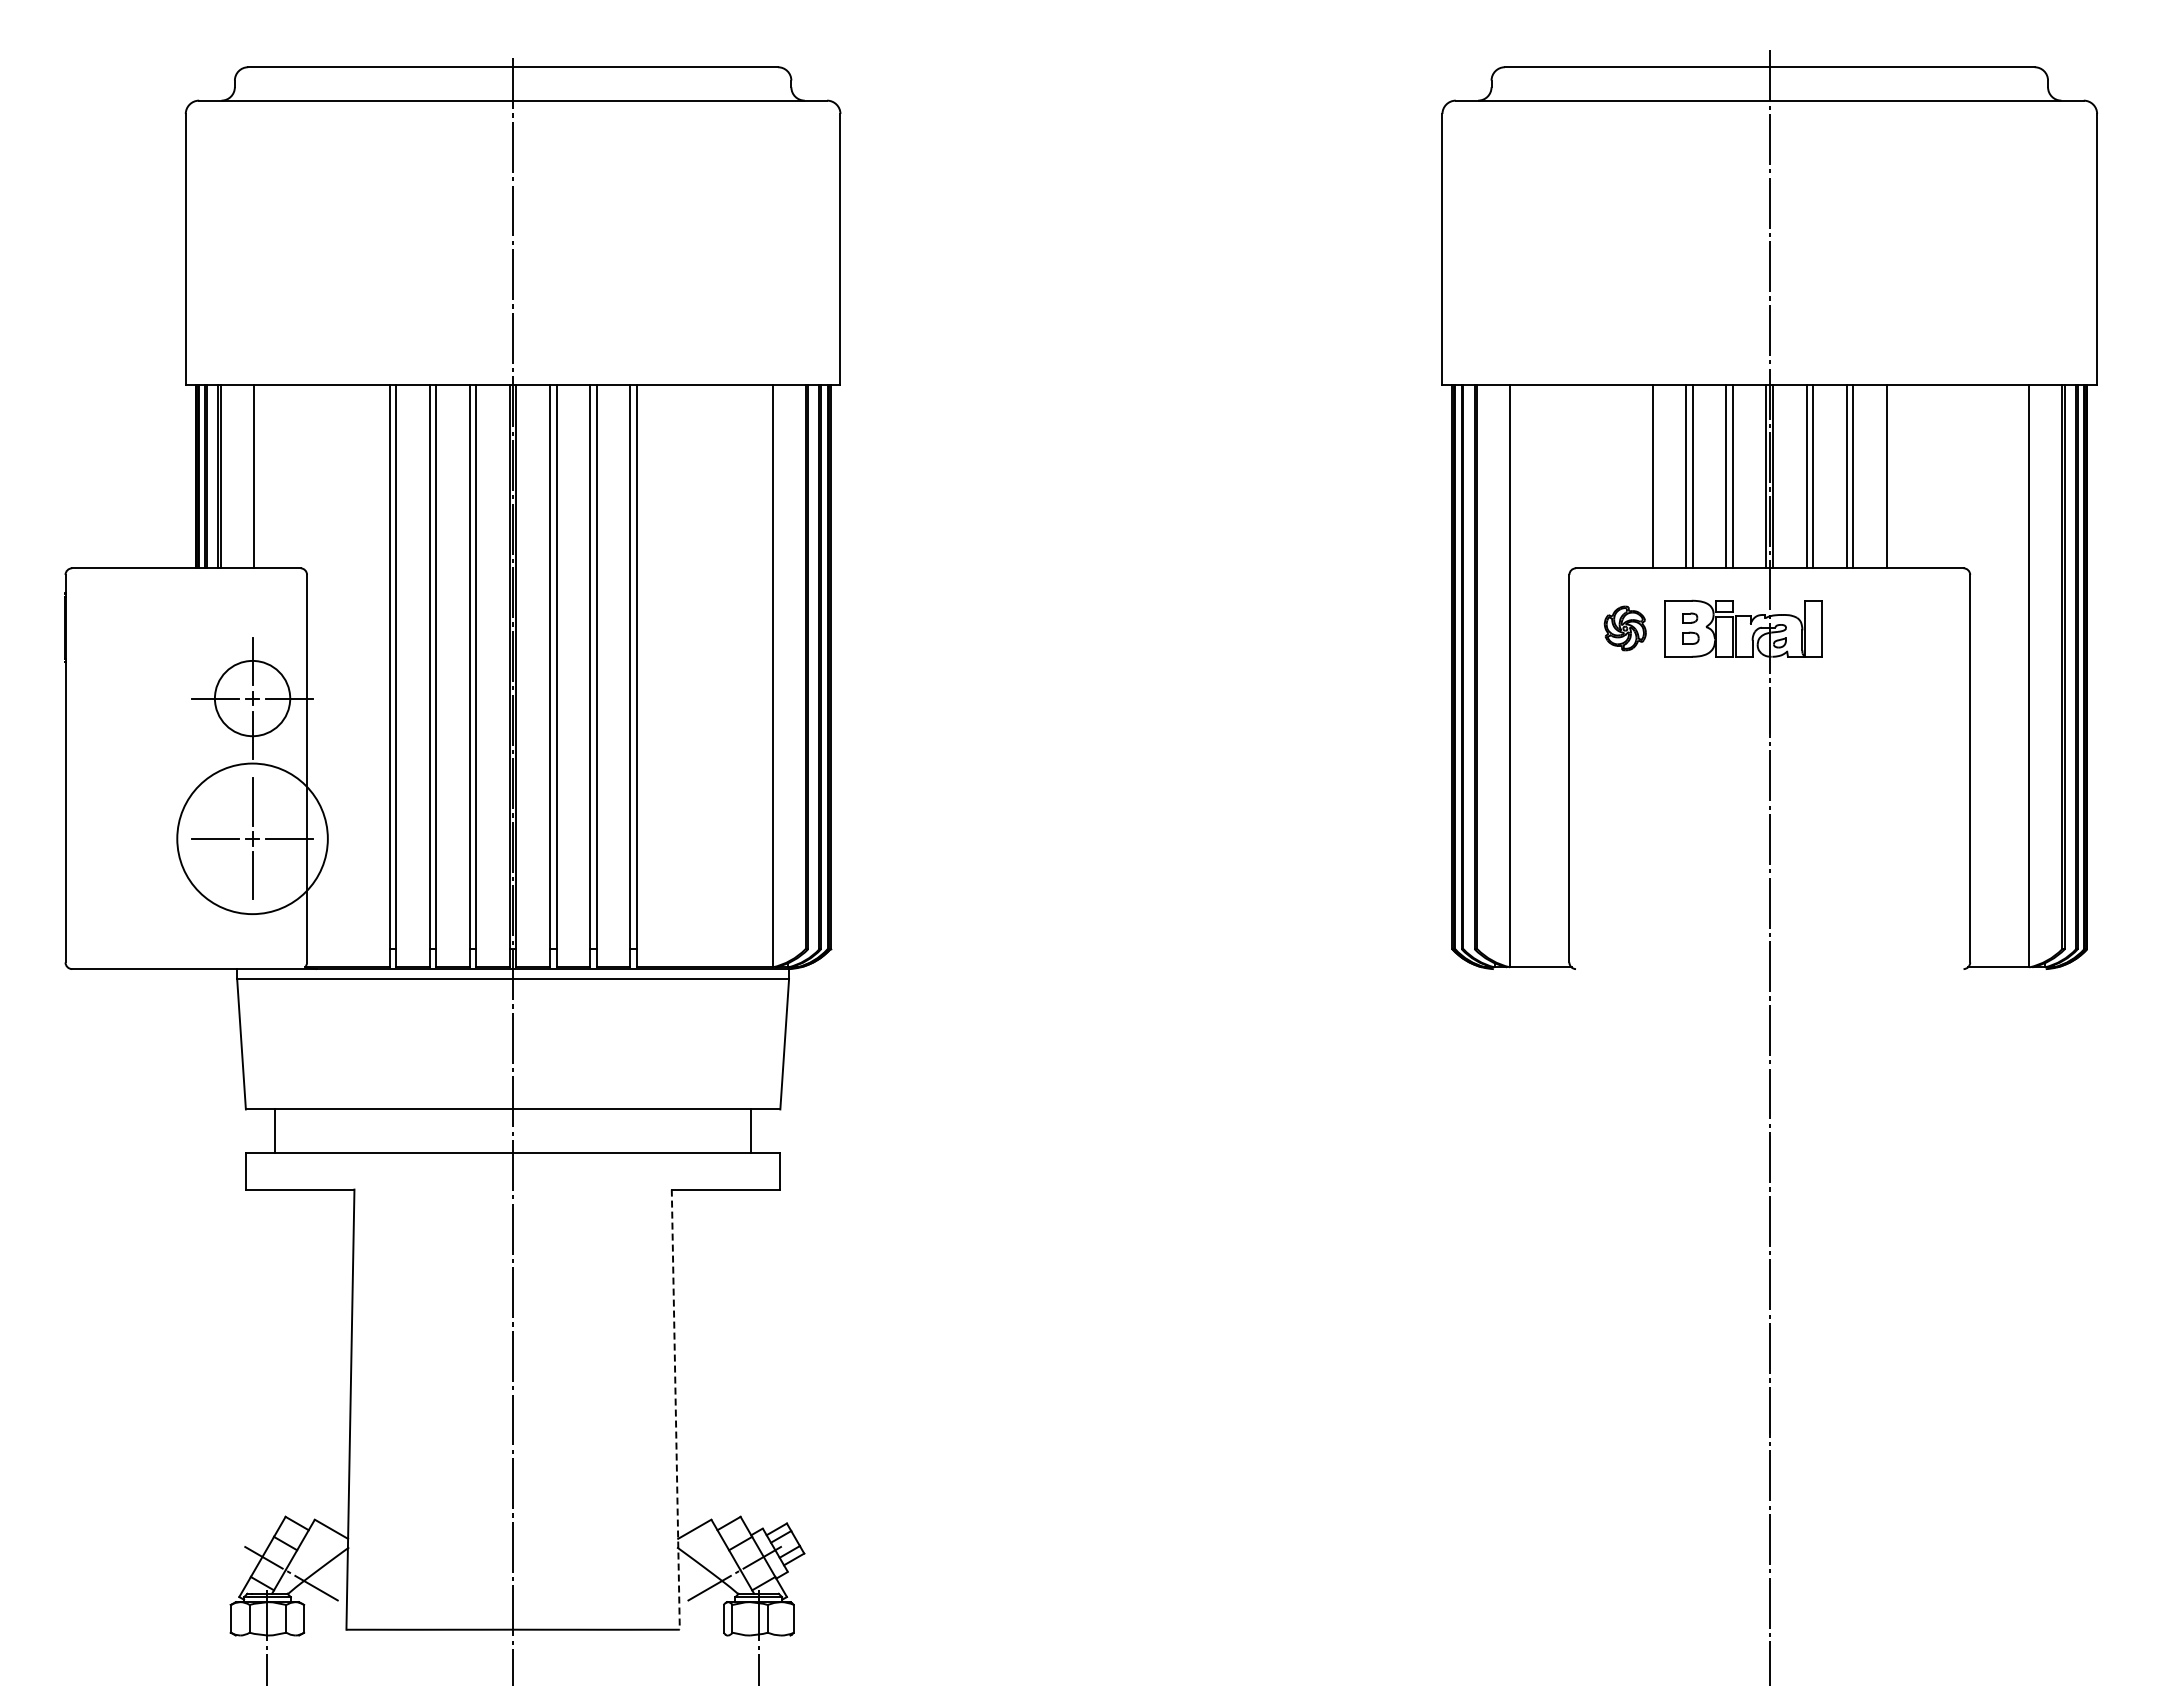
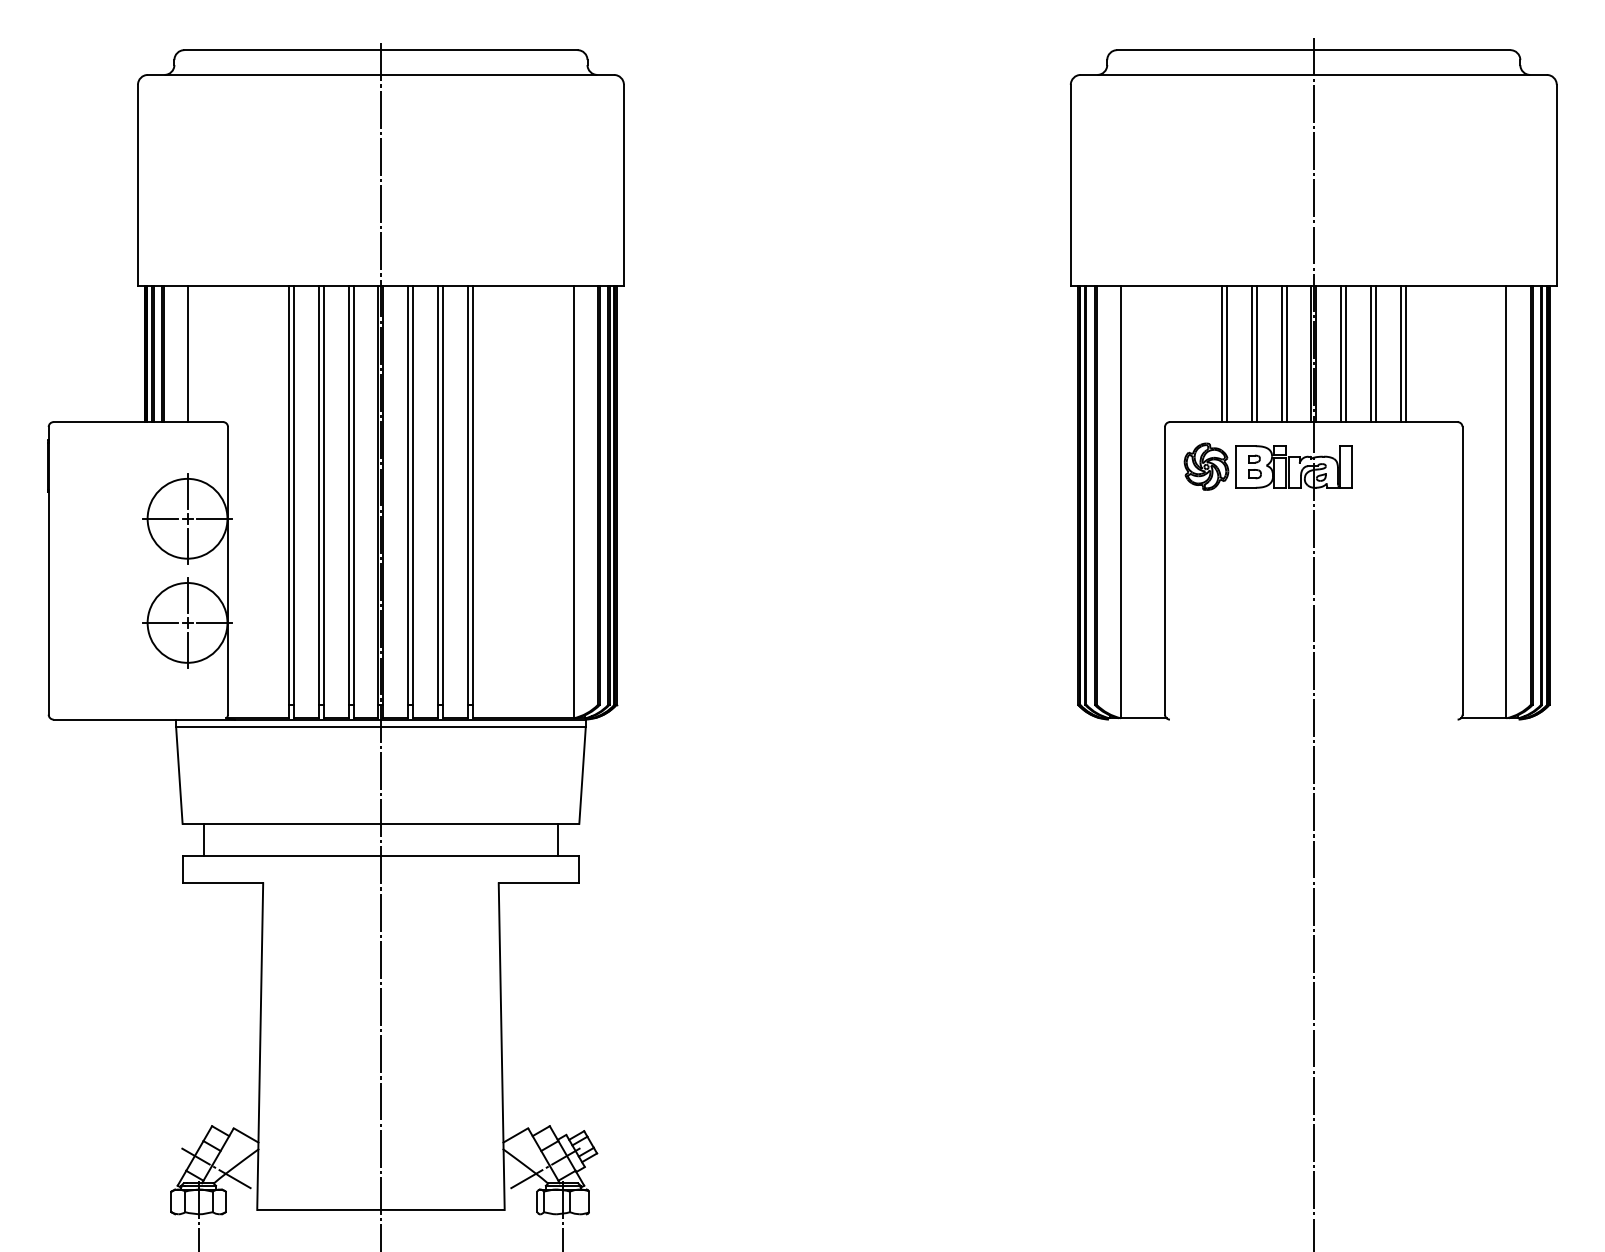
line: (1646, 476) -> (1222, 353), added
line: (1893, 476) -> (1405, 353), added
part: (1625, 628) -> (1206, 466), size x1.43
circle: (252, 698) -> (187, 518), size x1.43
circle: (252, 838) -> (187, 622), size x0.71
line: (675, 1410) -> (501, 1047), dashed -> solid

